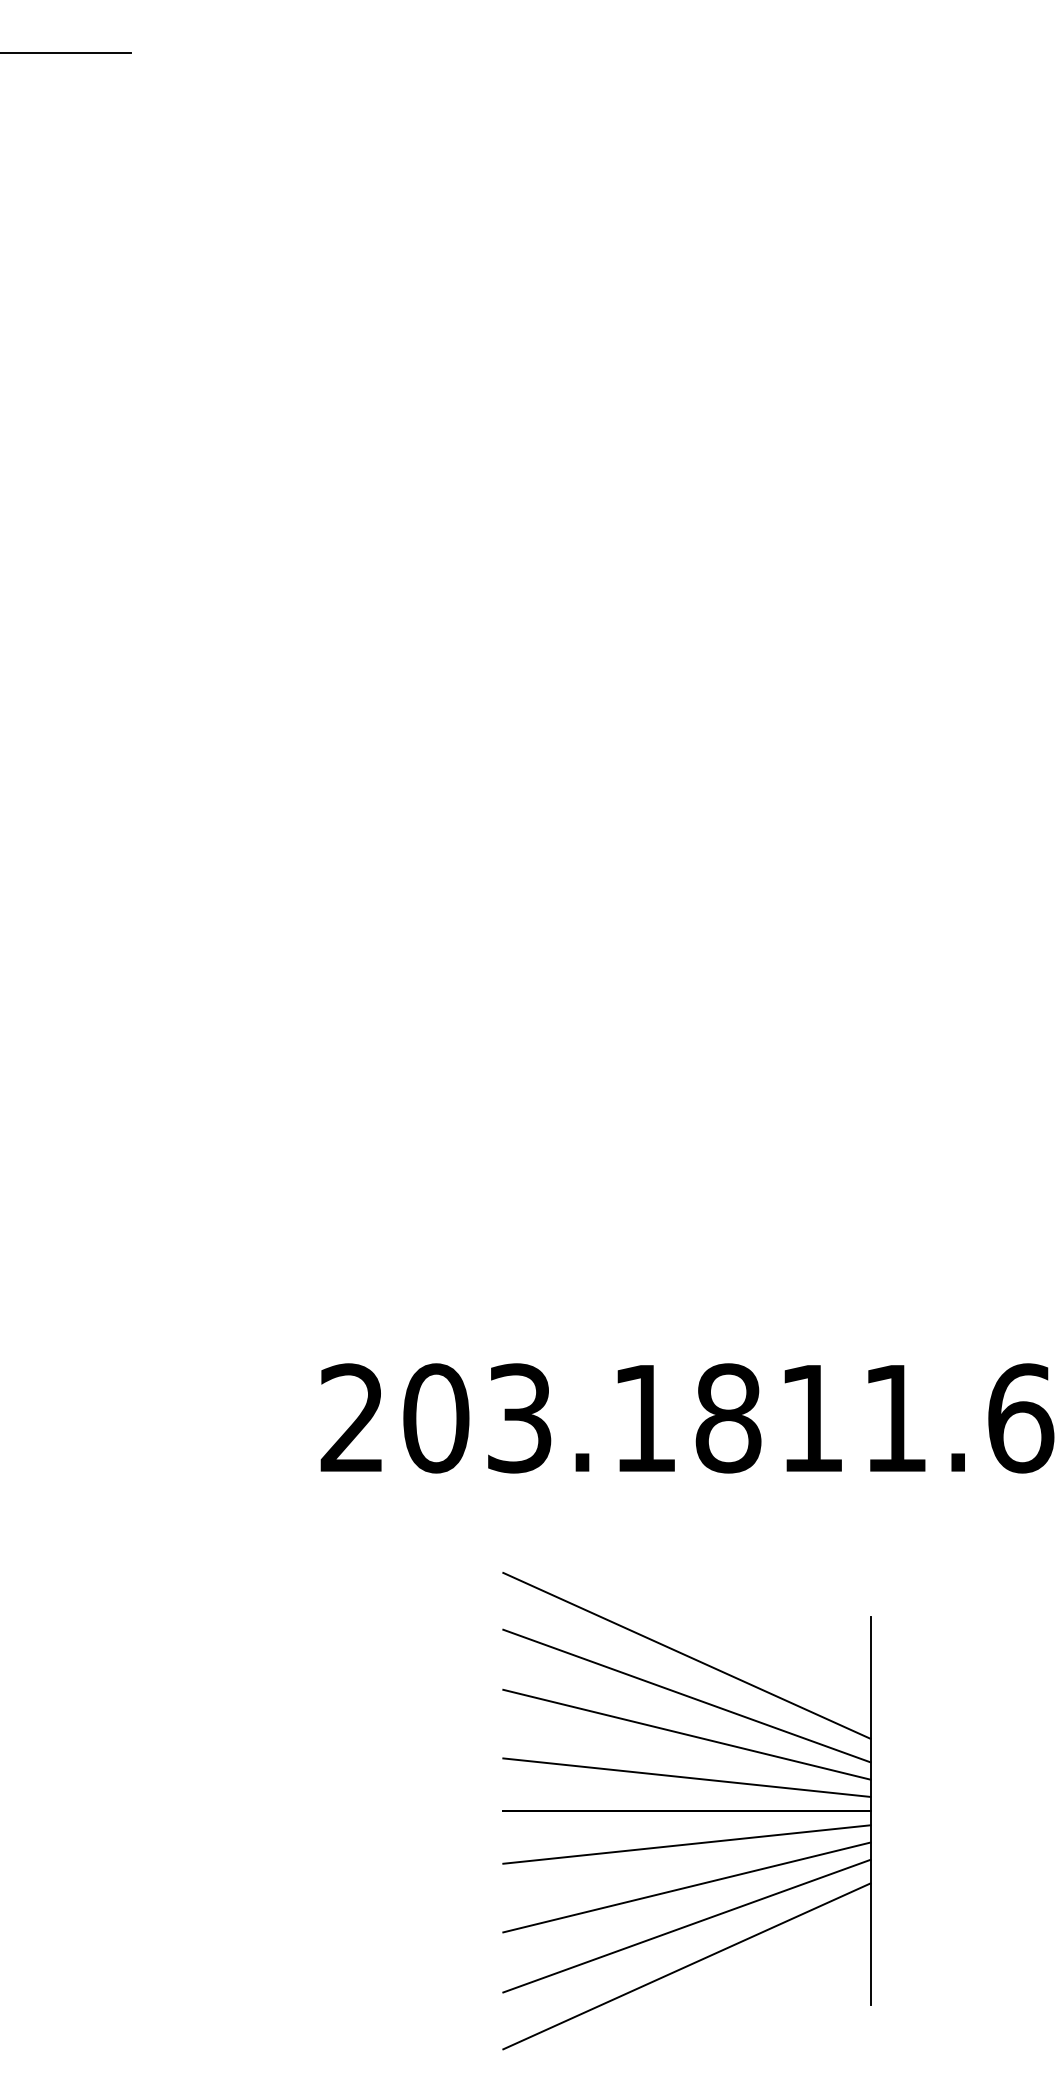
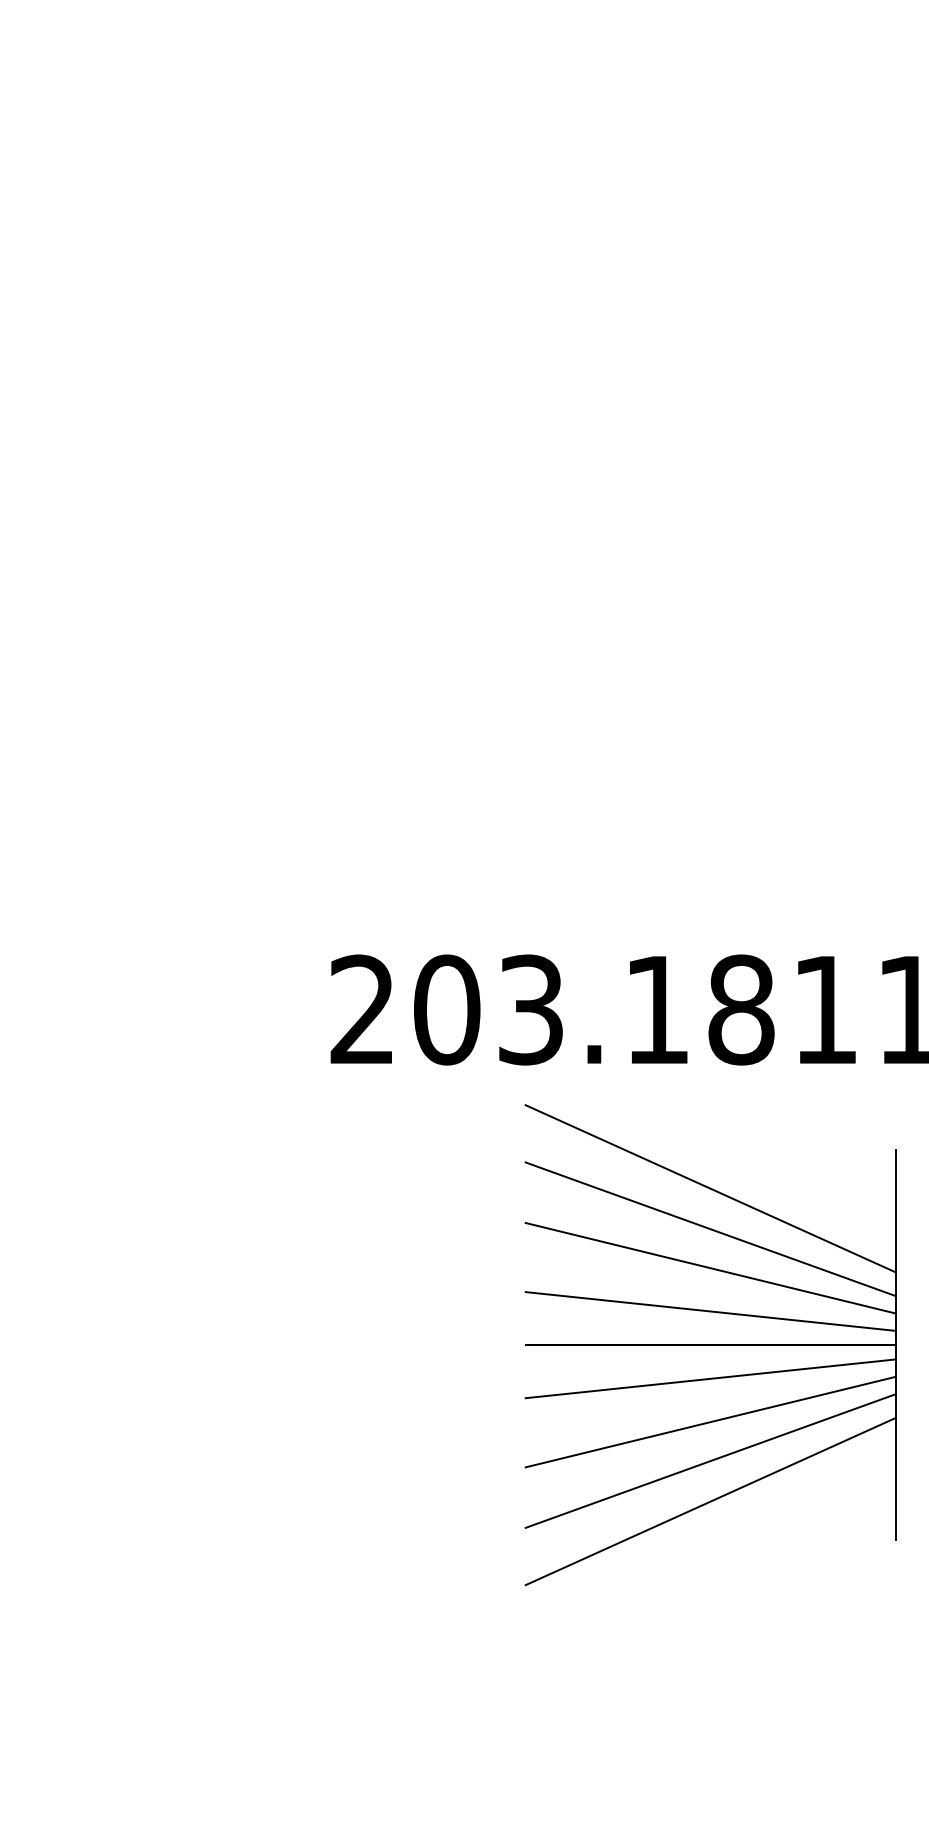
part: (686, 1811) -> (710, 1345), moved

